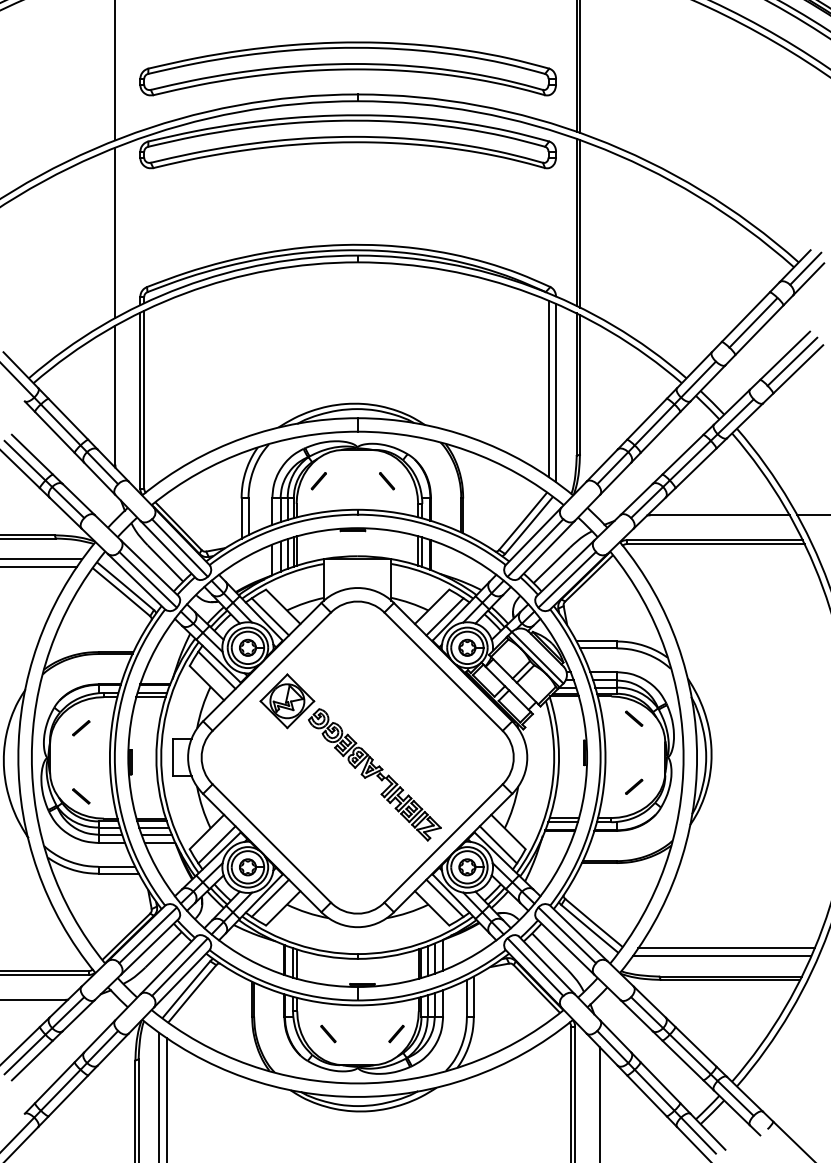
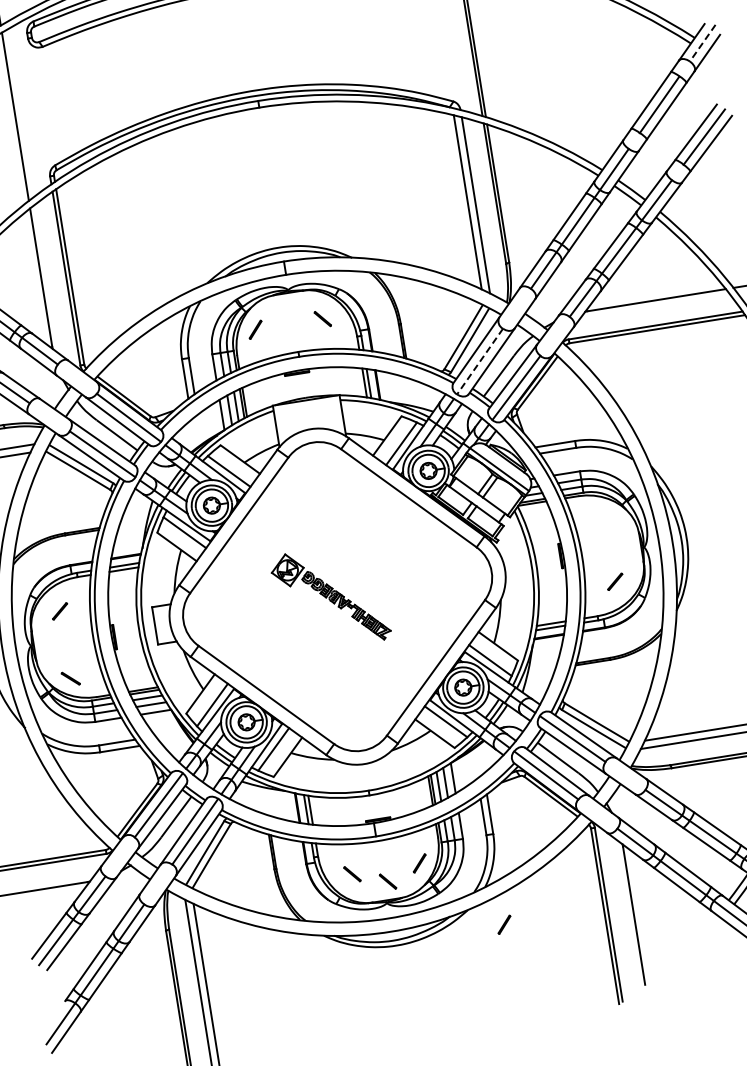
line: (805, 269) -> (702, 43), solid -> dashed
line: (535, 548) -> (480, 362), solid -> dashed
line: (634, 718) -> (604, 514), removed
part: (350, 757) -> (330, 597), size x0.6
line: (362, 1046) -> (388, 881), added
line: (470, 1107) -> (504, 924), added

